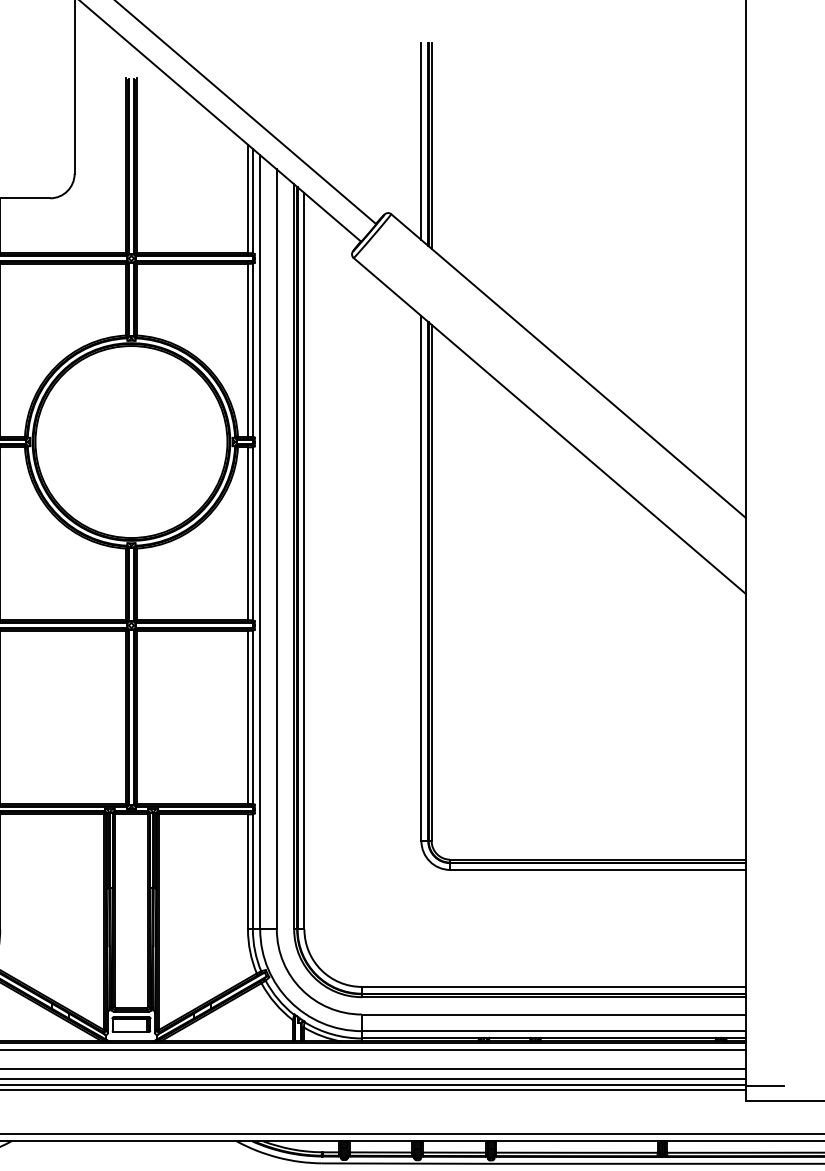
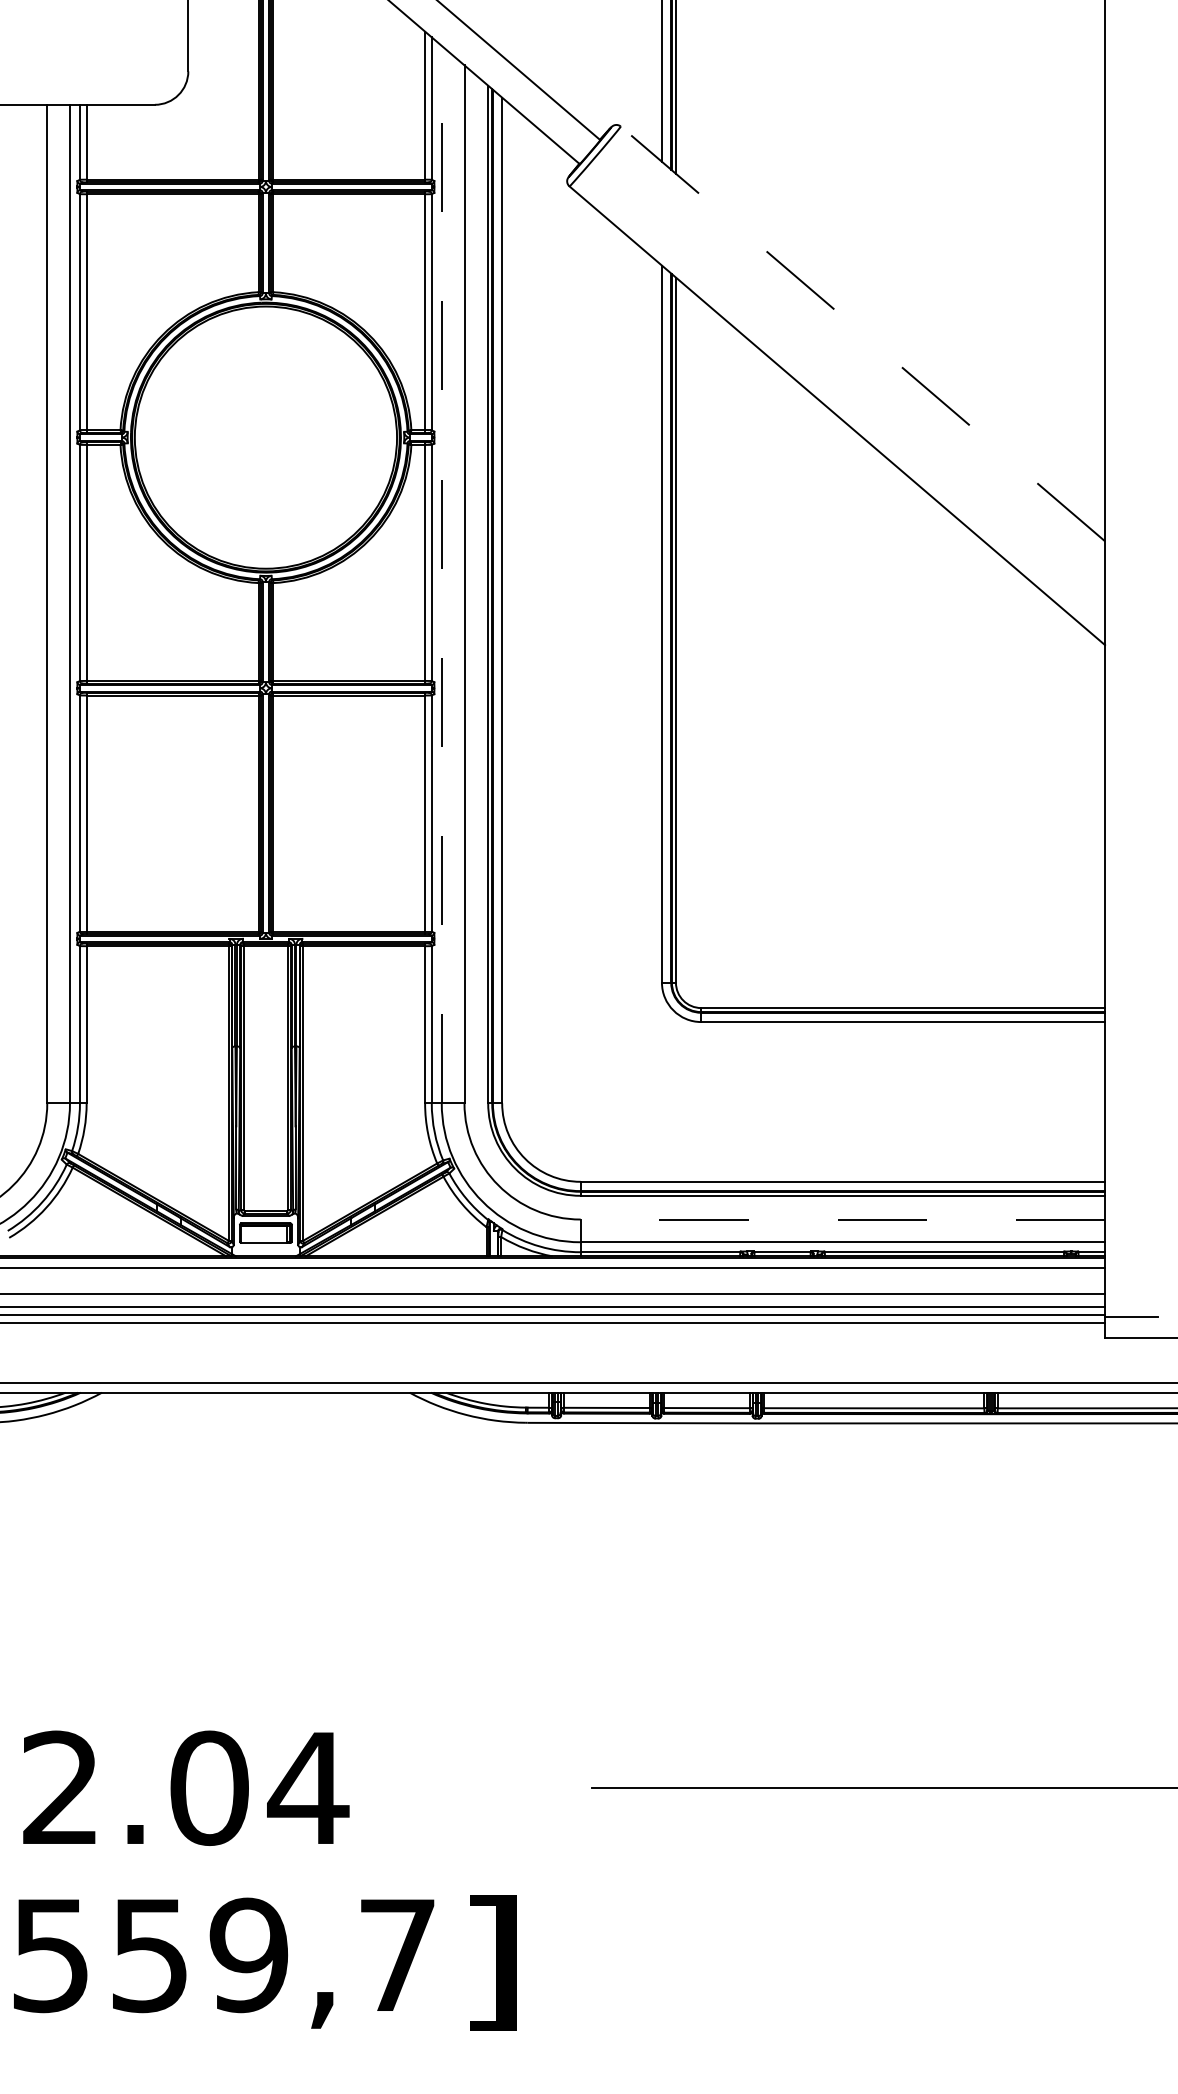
line: (568, 365) -> (862, 333), solid -> dashed
line: (260, 542) -> (441, 574), solid -> dashed
line: (553, 1014) -> (842, 1219), solid -> dashed

